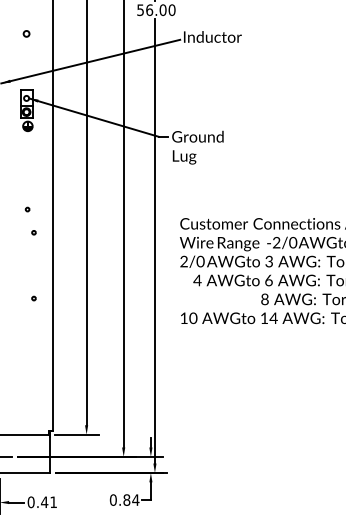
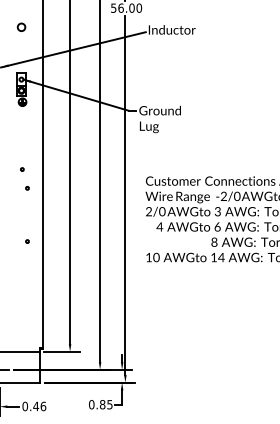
circle: (26, 33) -> (21, 27), size x1.6
text: (135, 499) -> (109, 404), 0.84 -> 0.85
text: (53, 502) -> (43, 406), 0.41 -> 0.46

